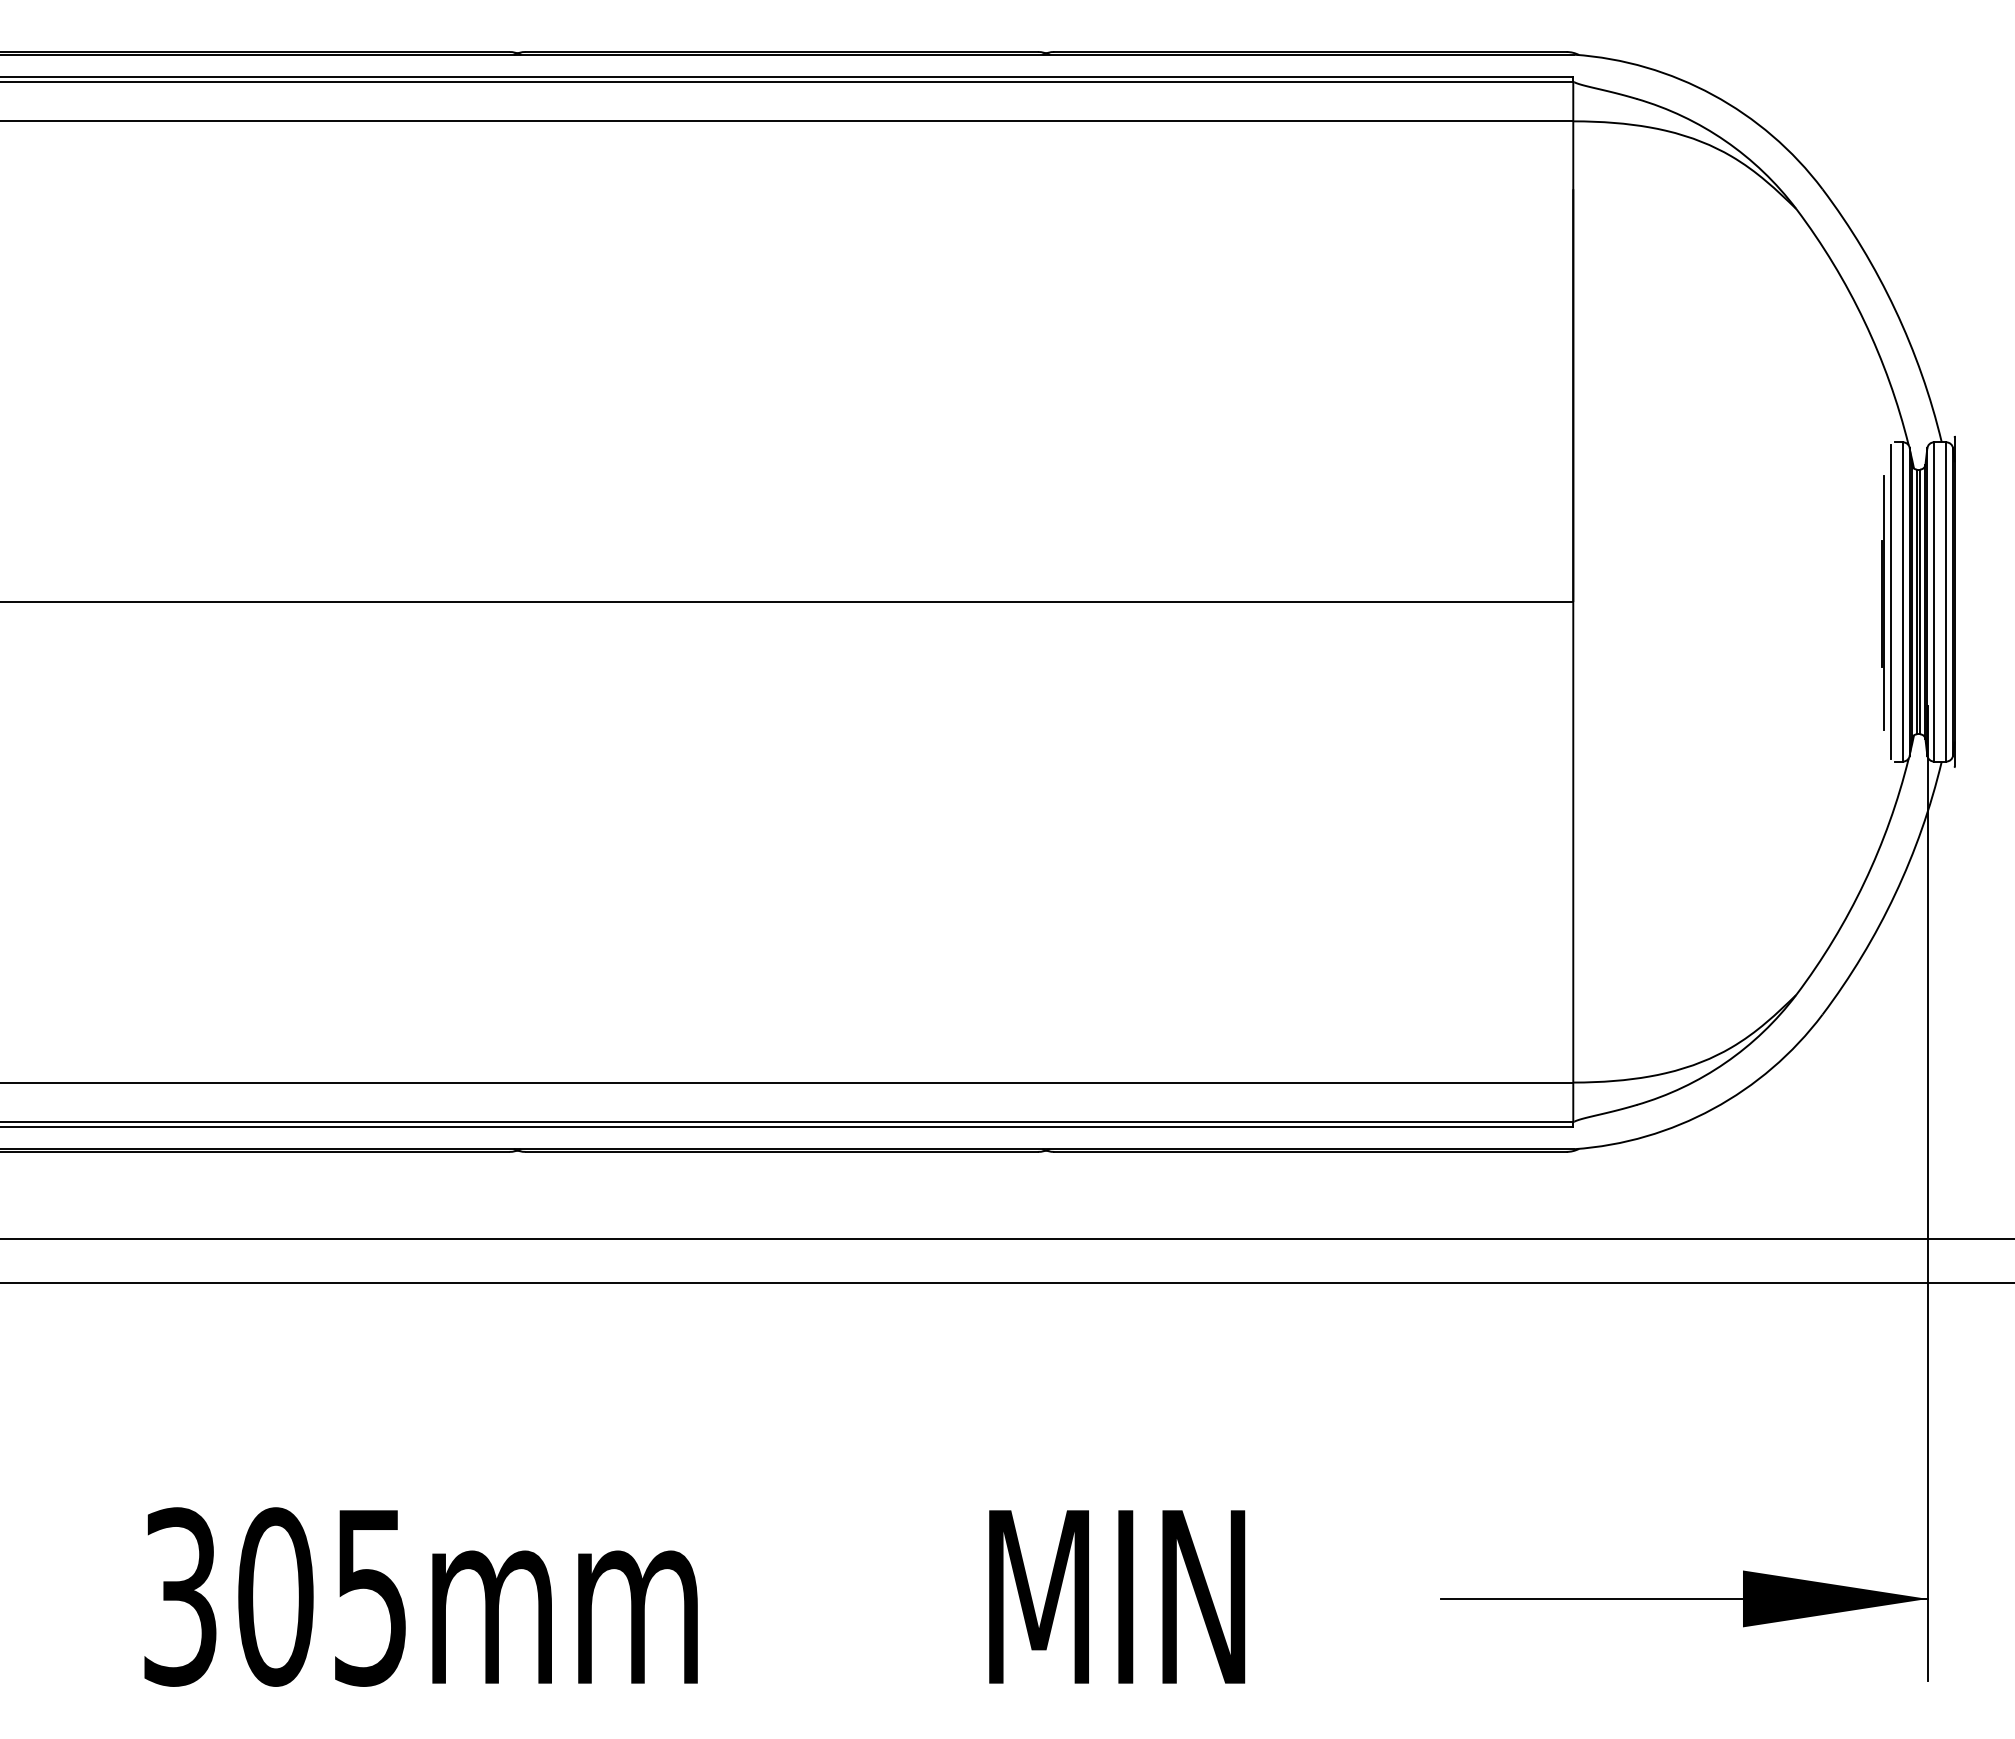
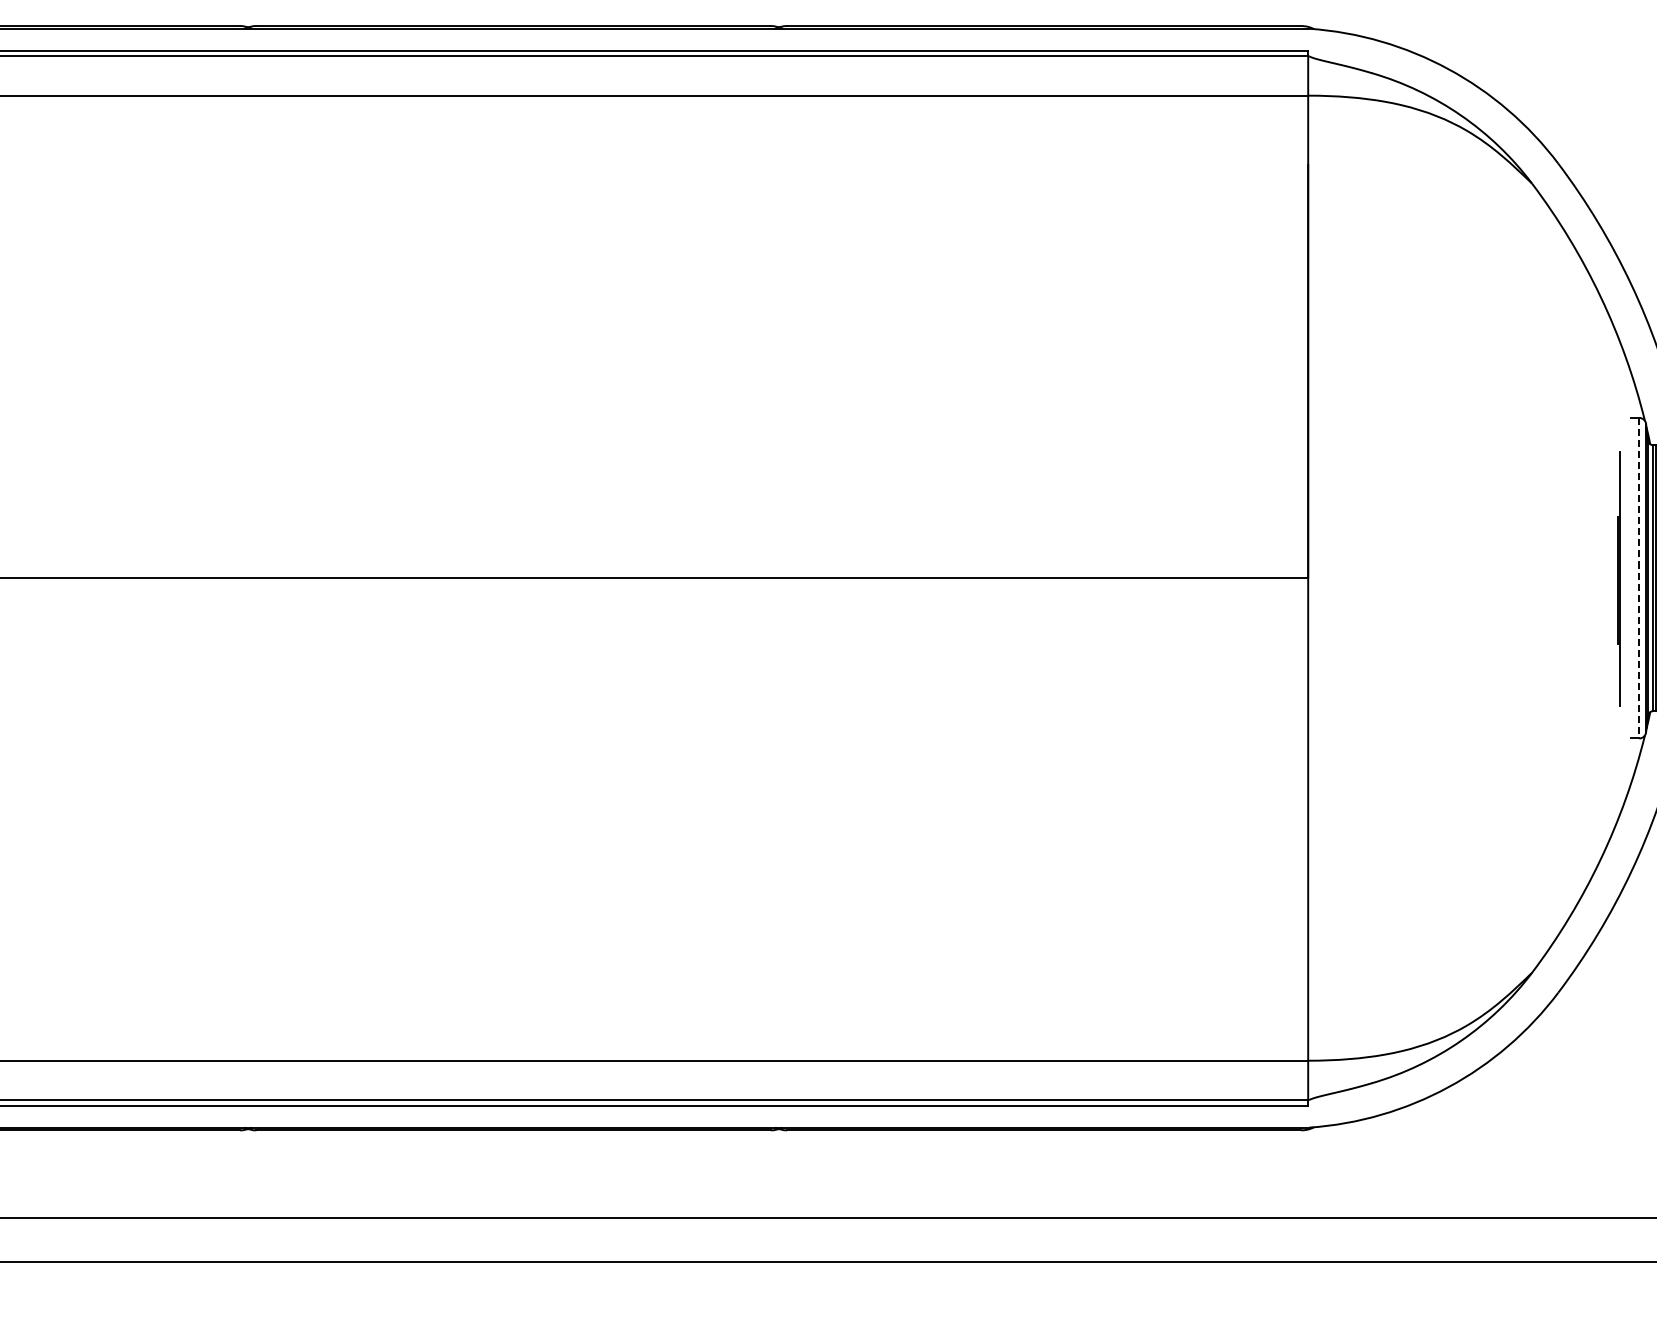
line: (1890, 601) -> (1626, 577), removed
line: (1903, 601) -> (1639, 577), solid -> dashed

